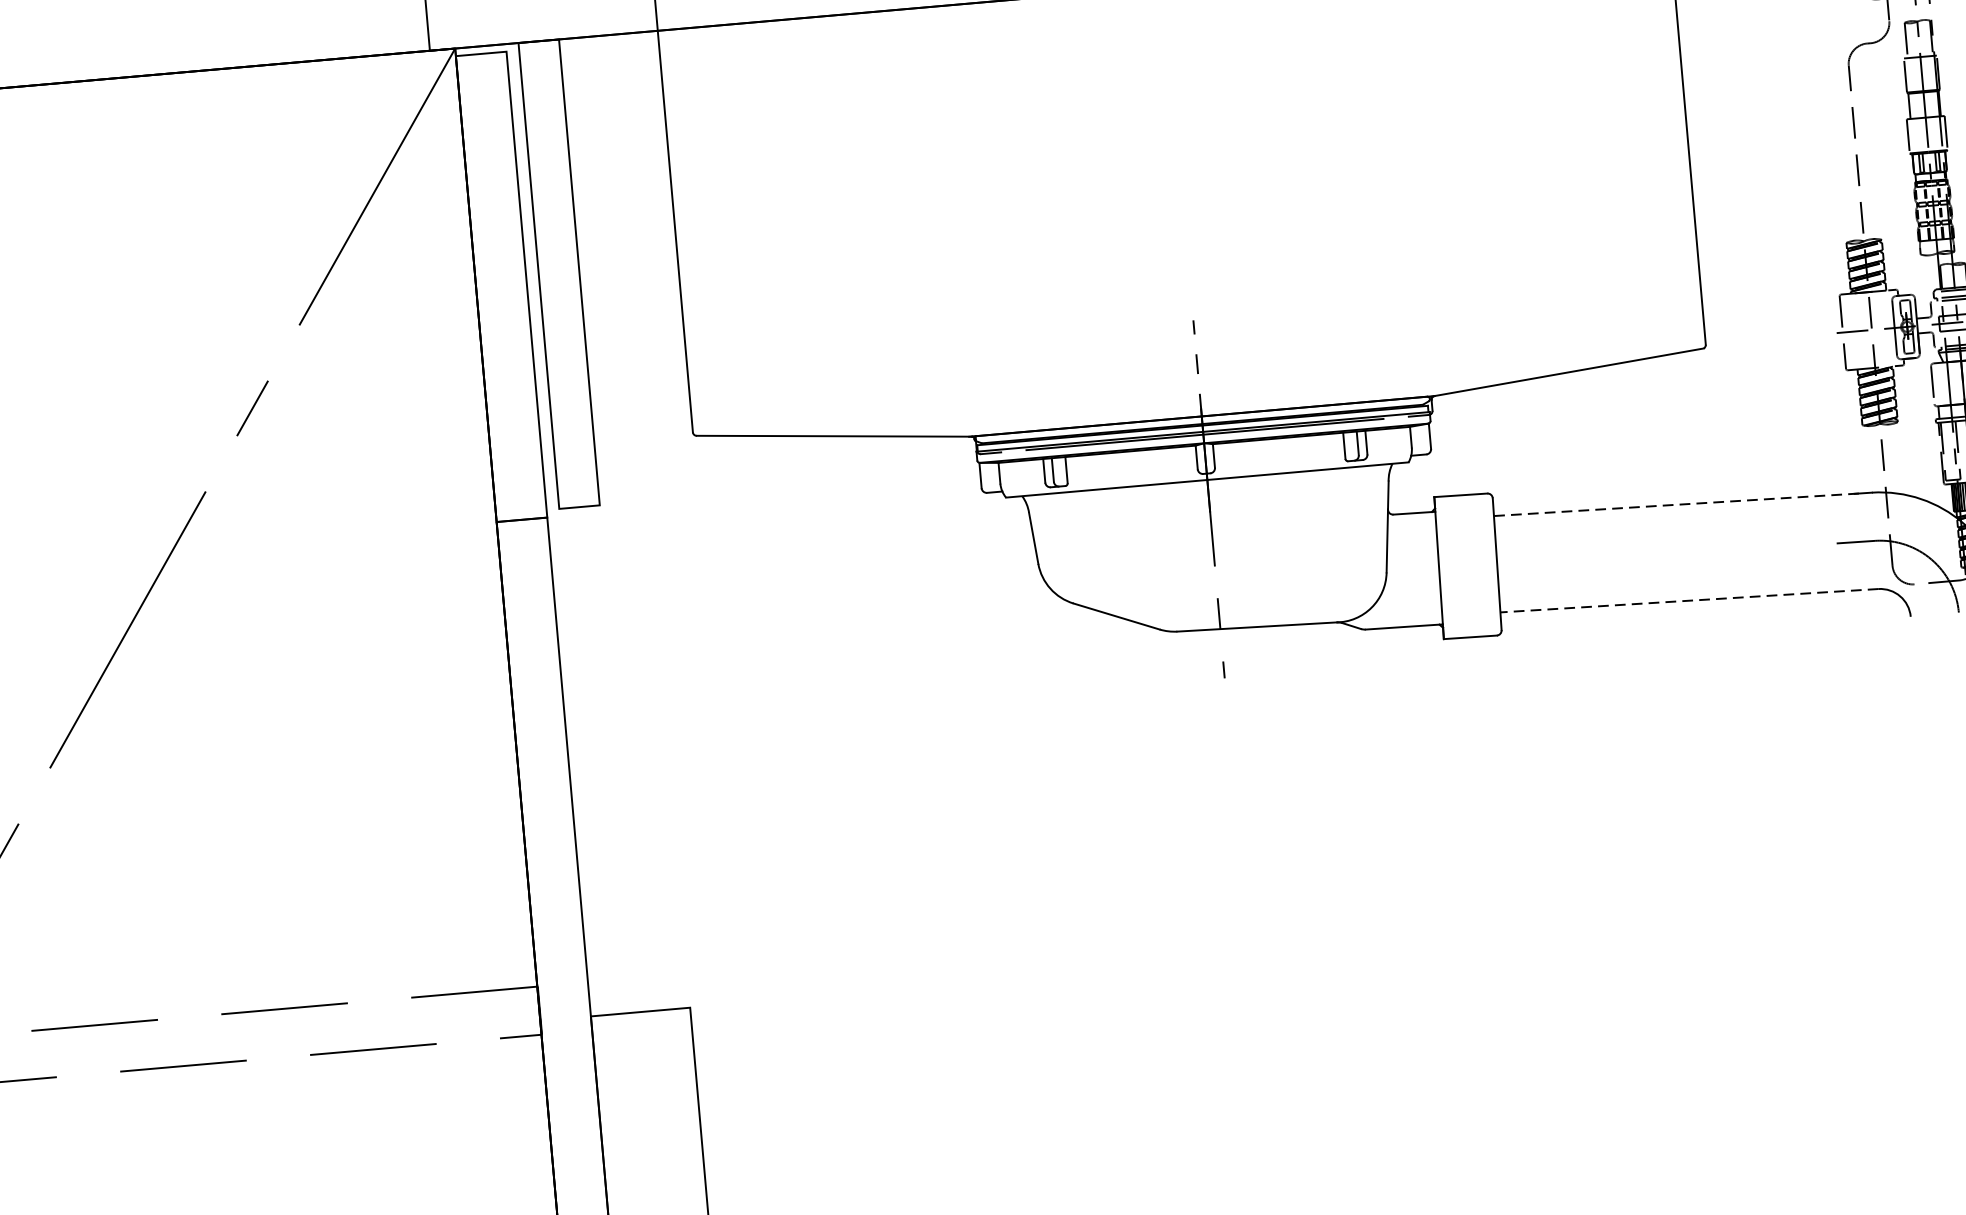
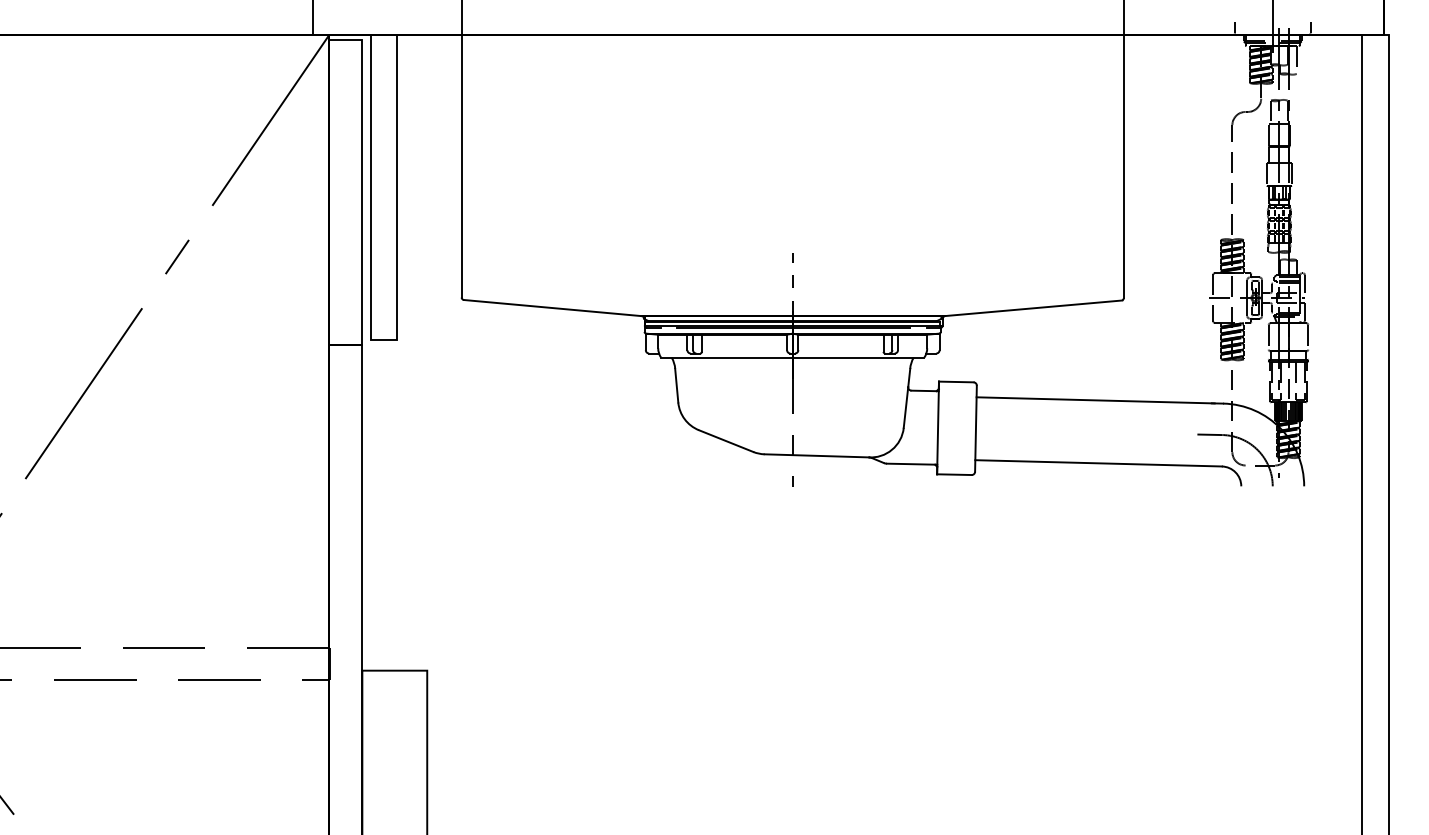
line: (1676, 505) -> (1095, 400), dashed -> solid
line: (1689, 600) -> (1098, 463), dashed -> solid

